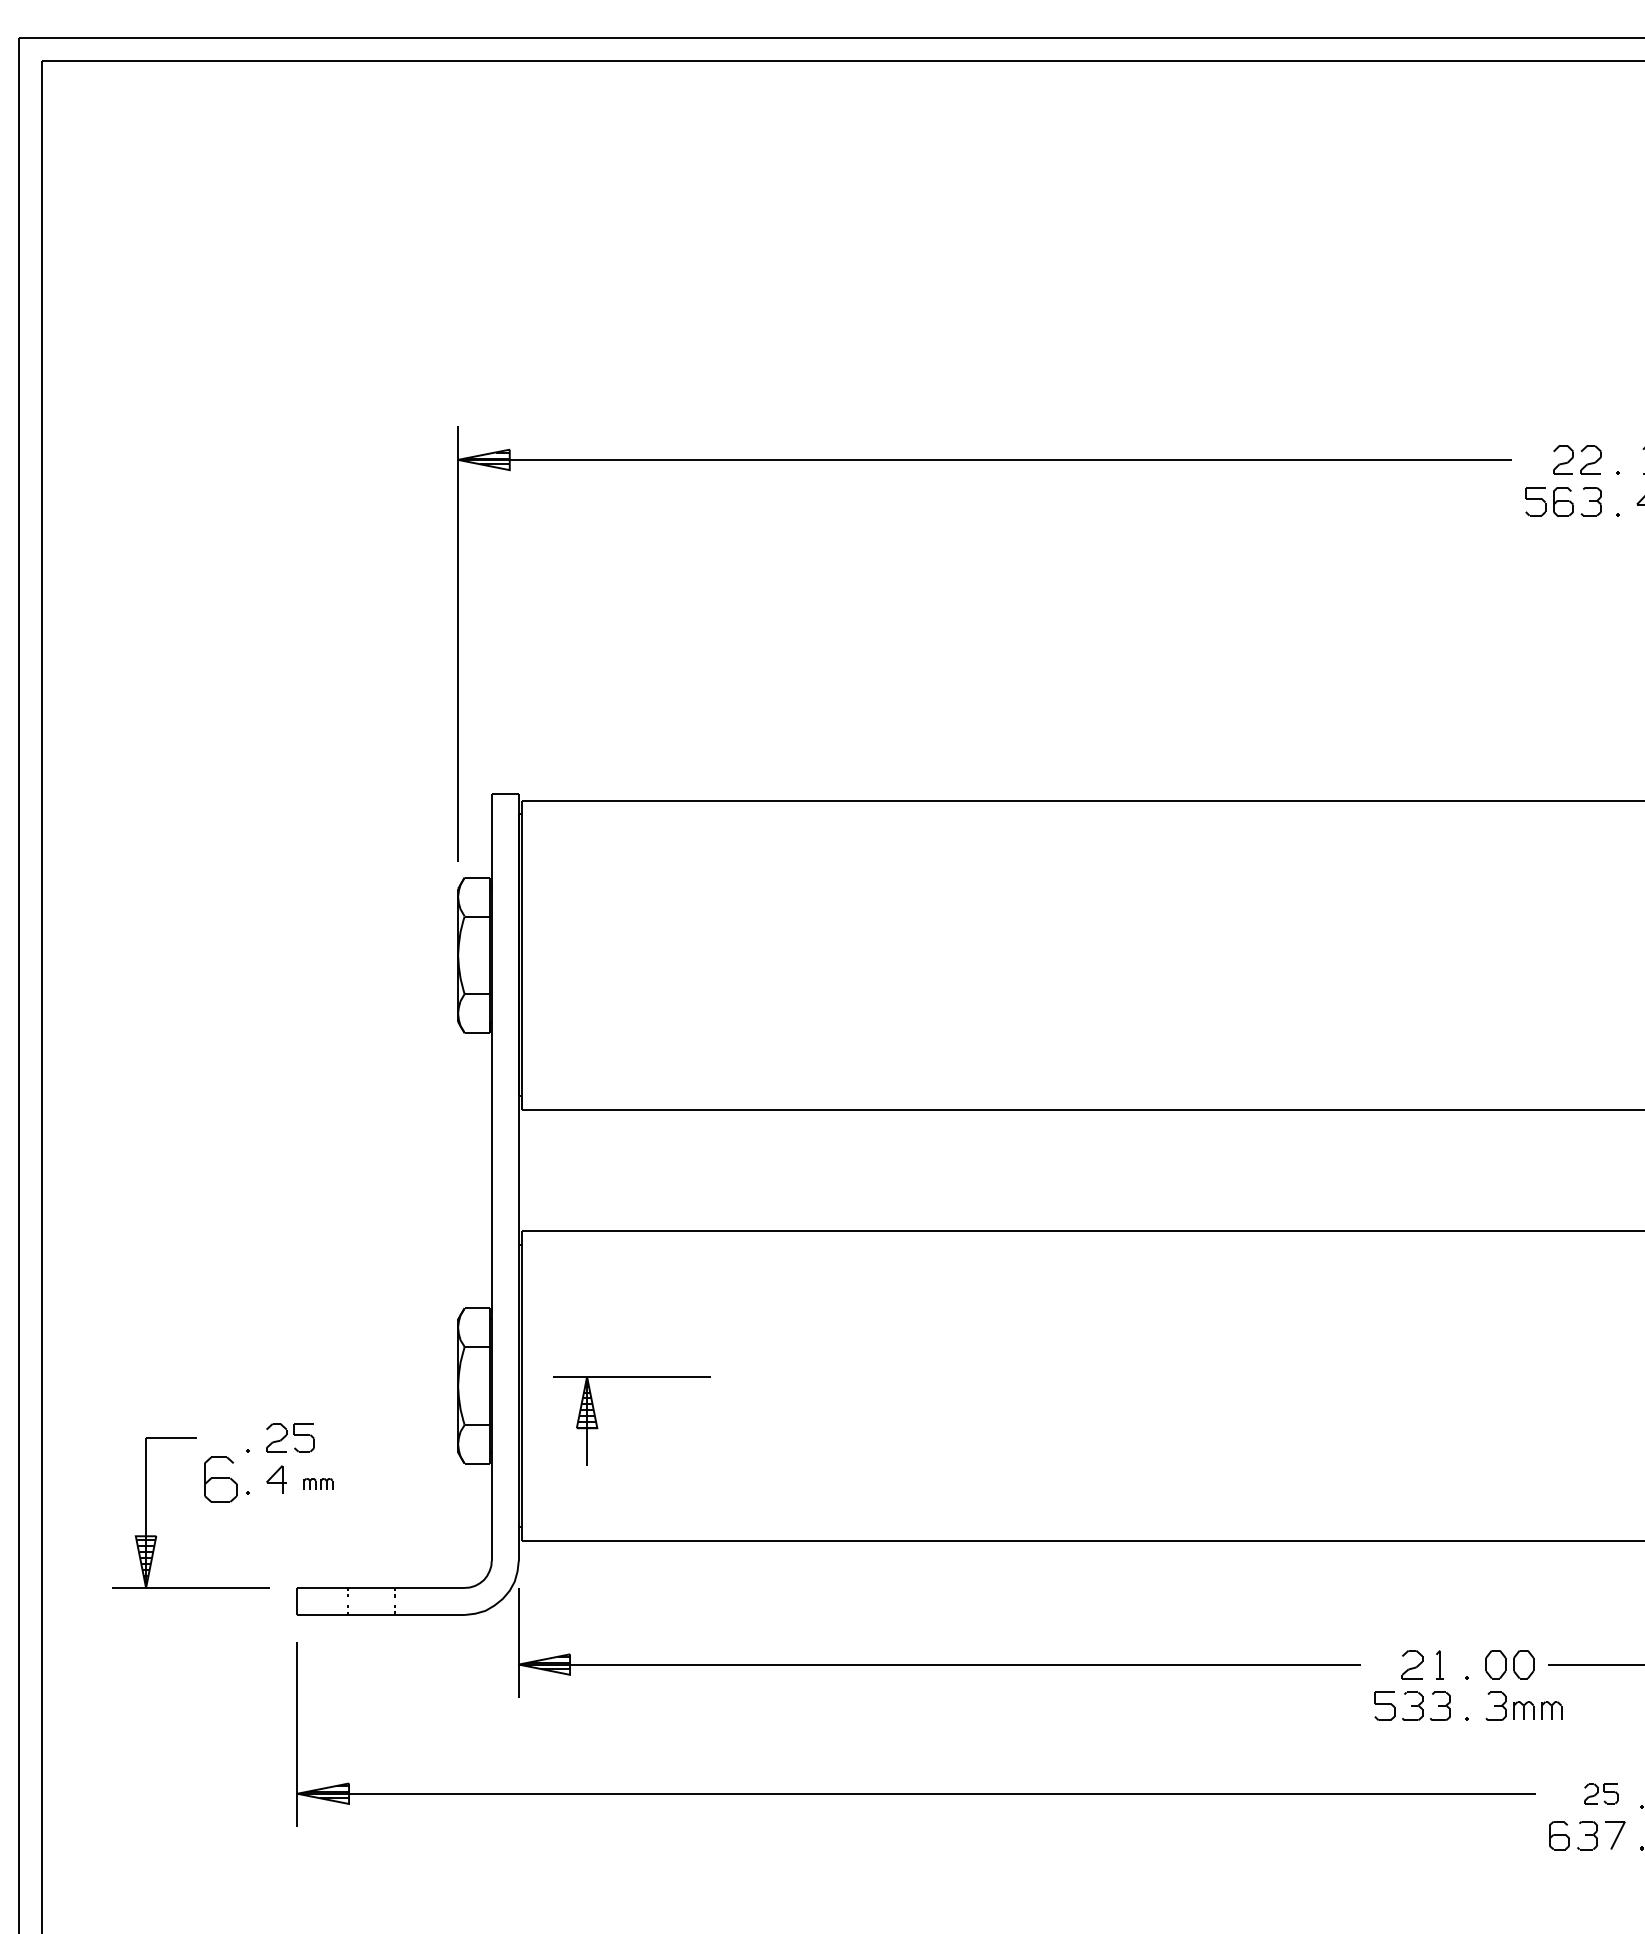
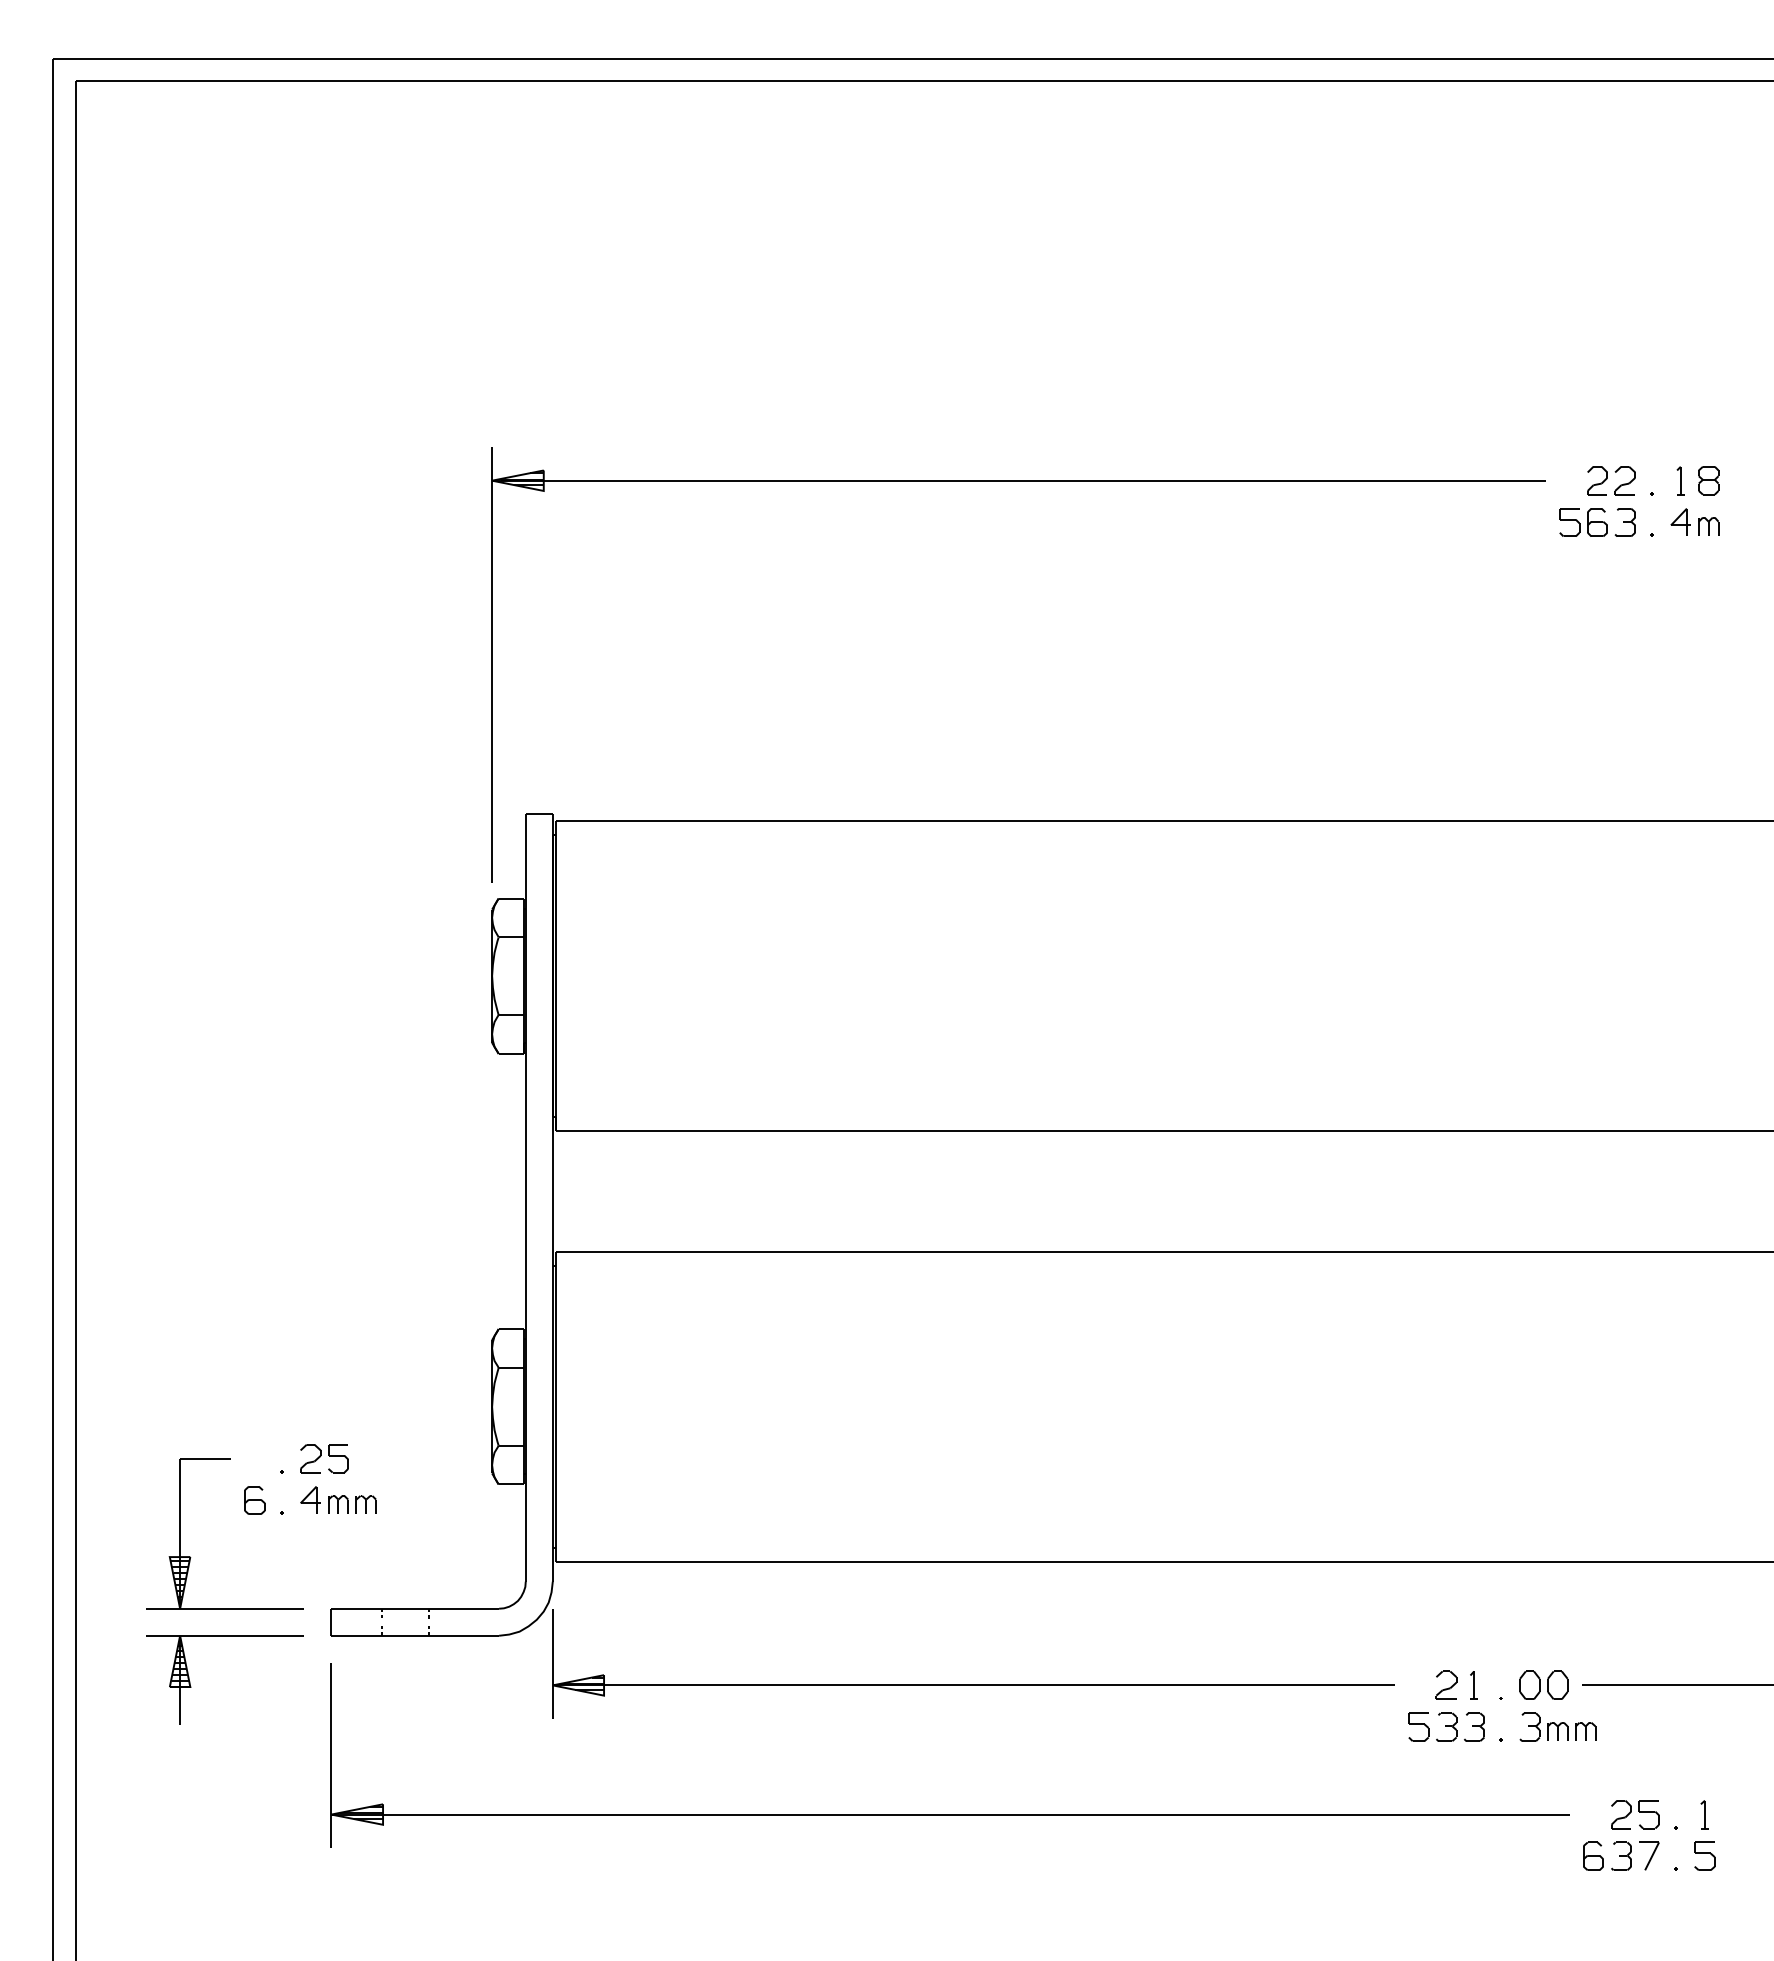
part: (598, 1427) -> (191, 1686), moved
part: (220, 1479) -> (254, 1500), size x0.62
part: (318, 1483) -> (352, 1504), size x1.67
part: (1601, 1793) -> (1635, 1814), size x1.43

